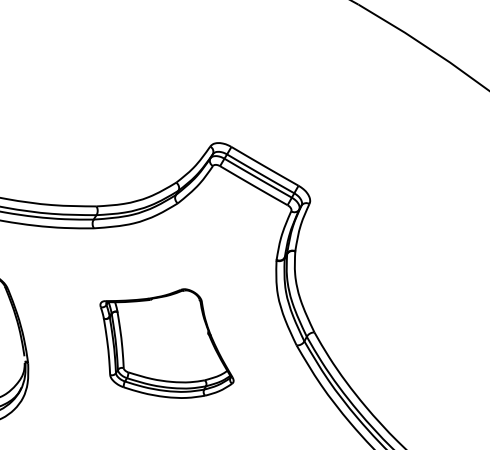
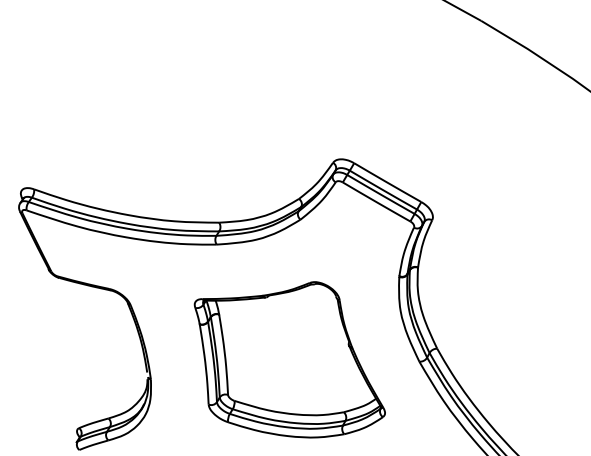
part: (166, 343) -> (289, 359), size x1.43

